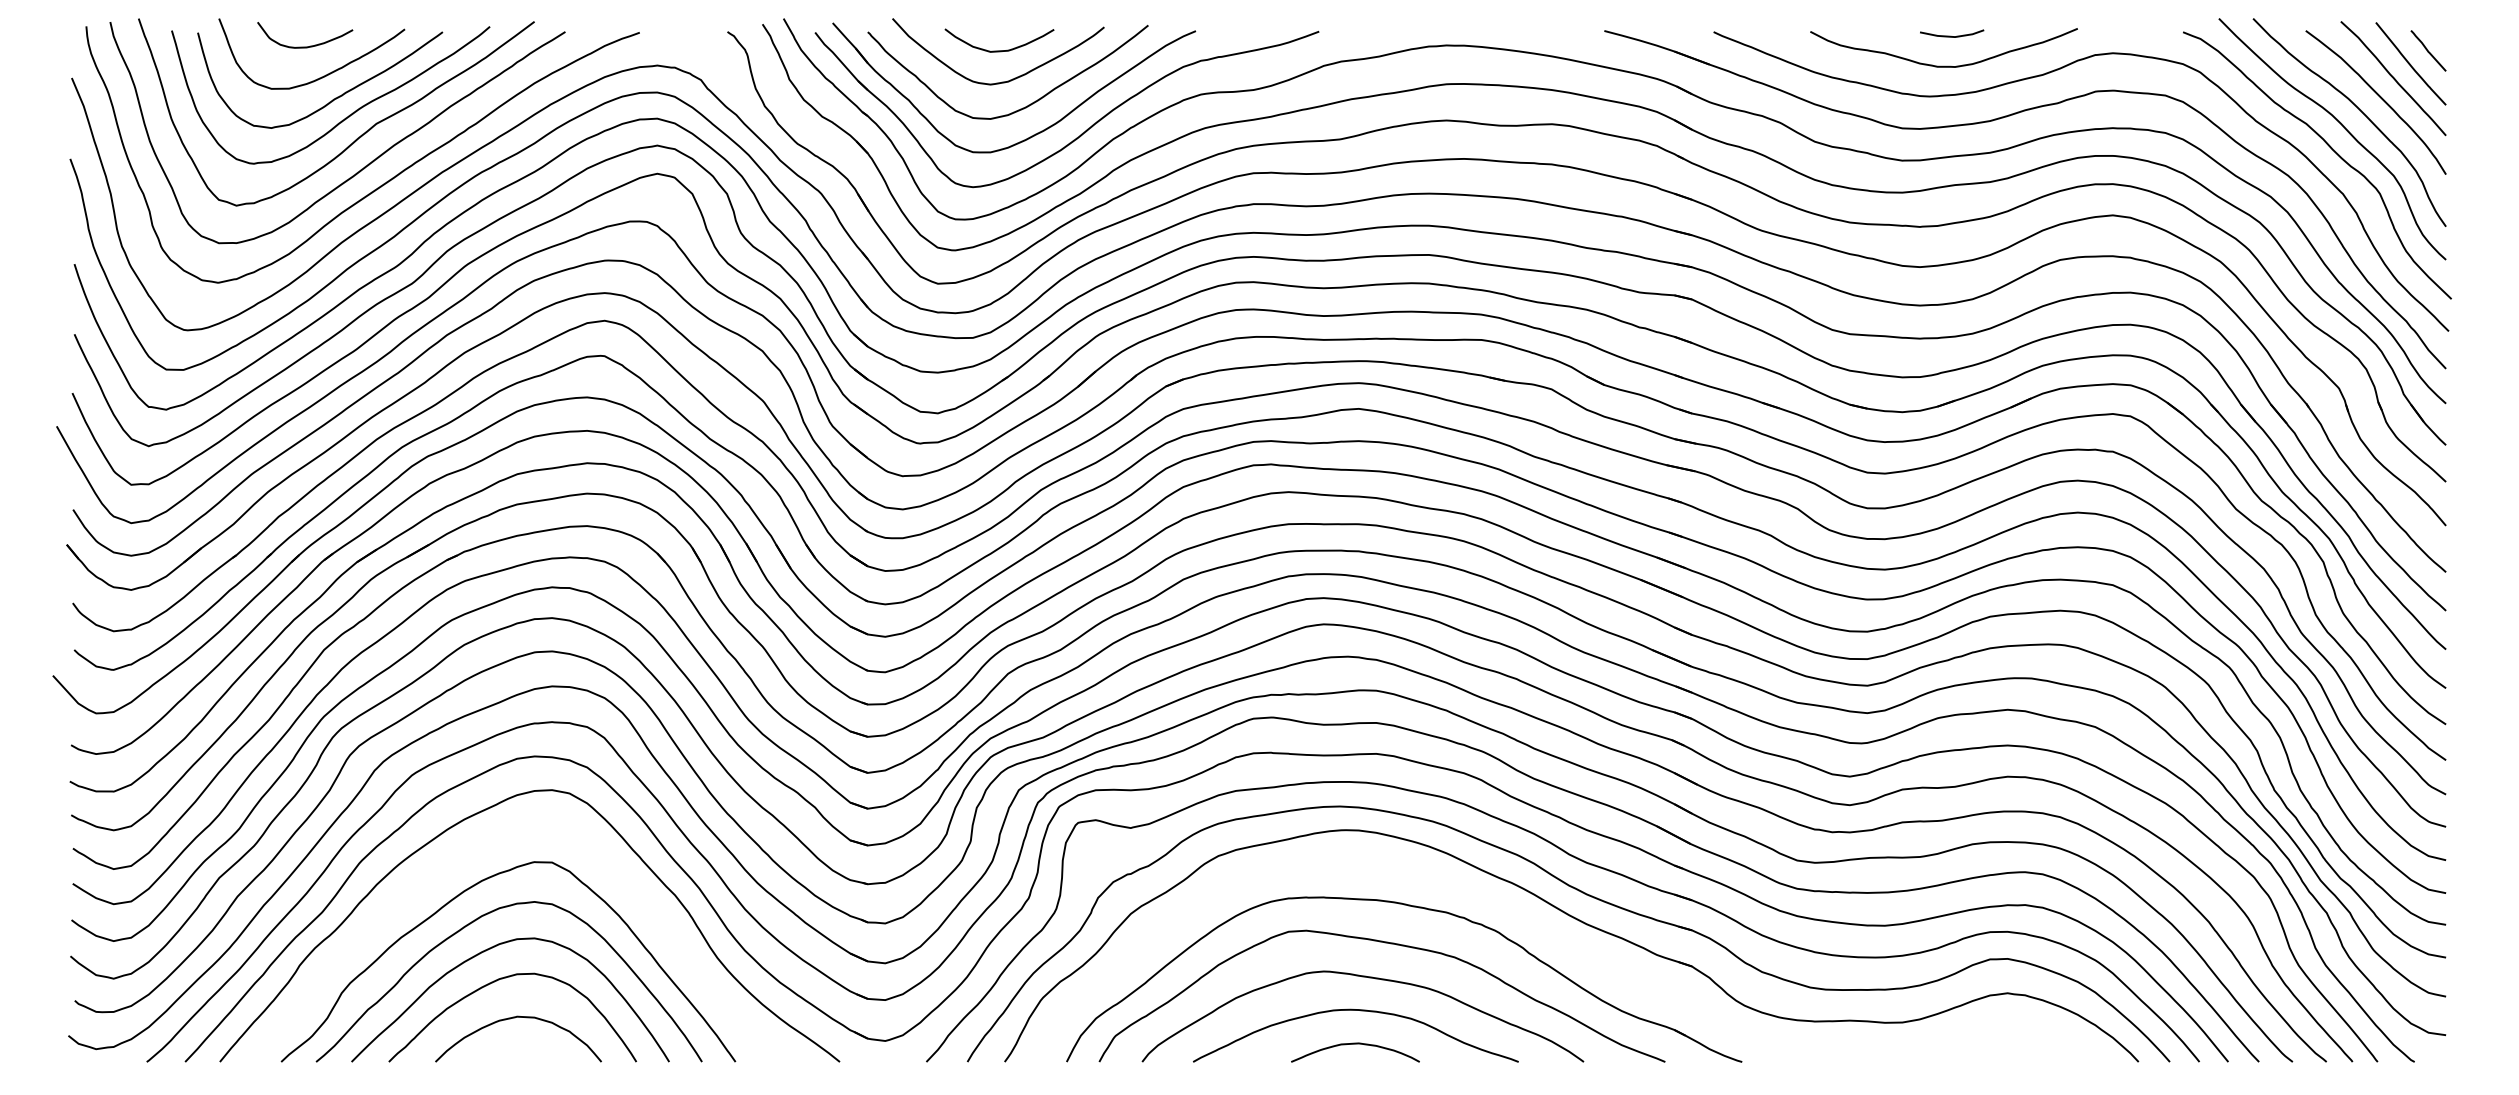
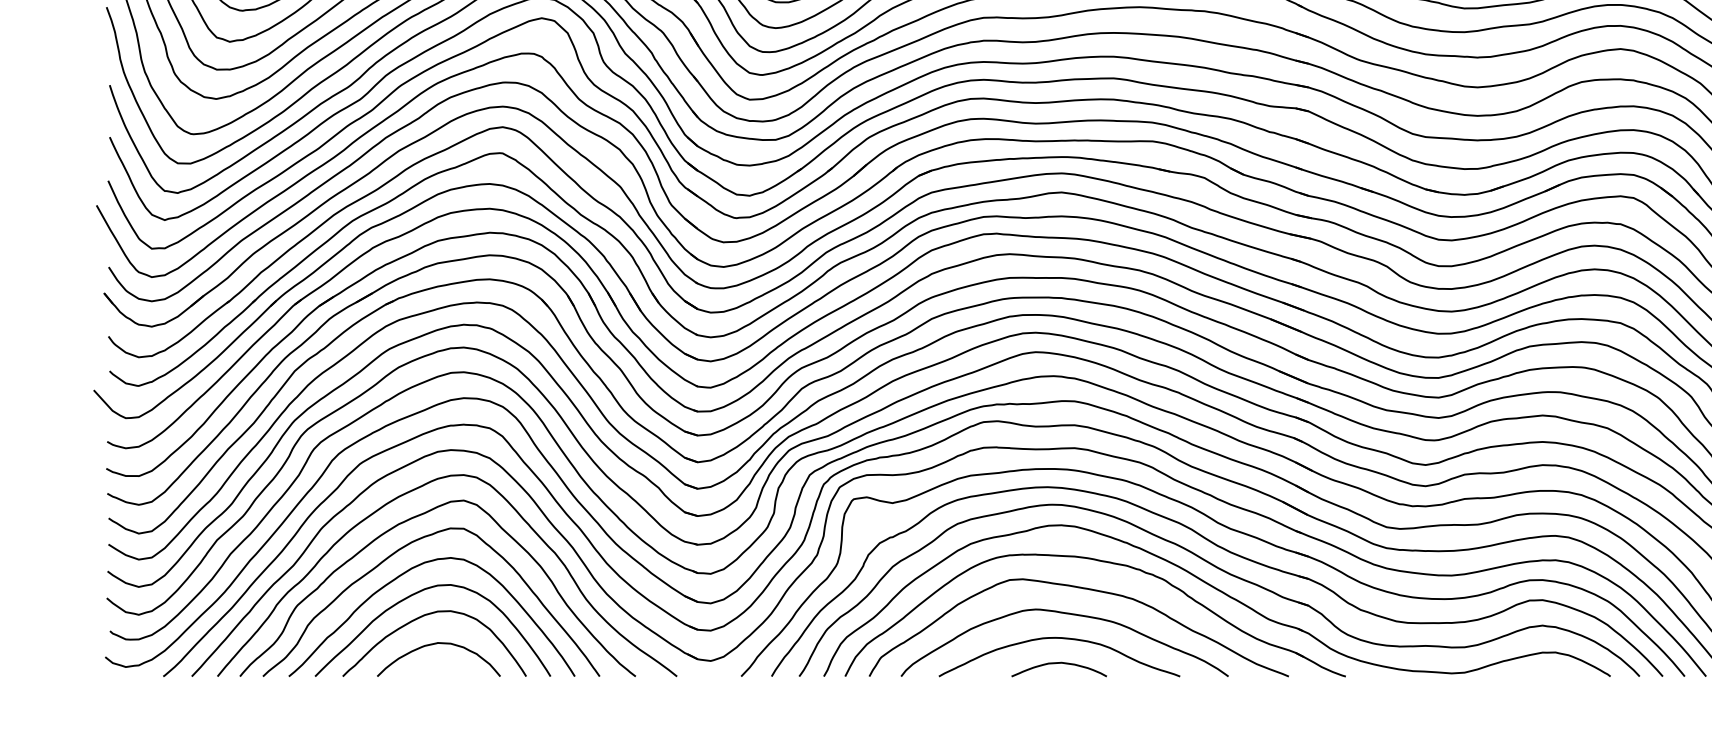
curve: (478, 851) -> (409, 520), added
part: (1575, 949) -> (1222, 593), added

